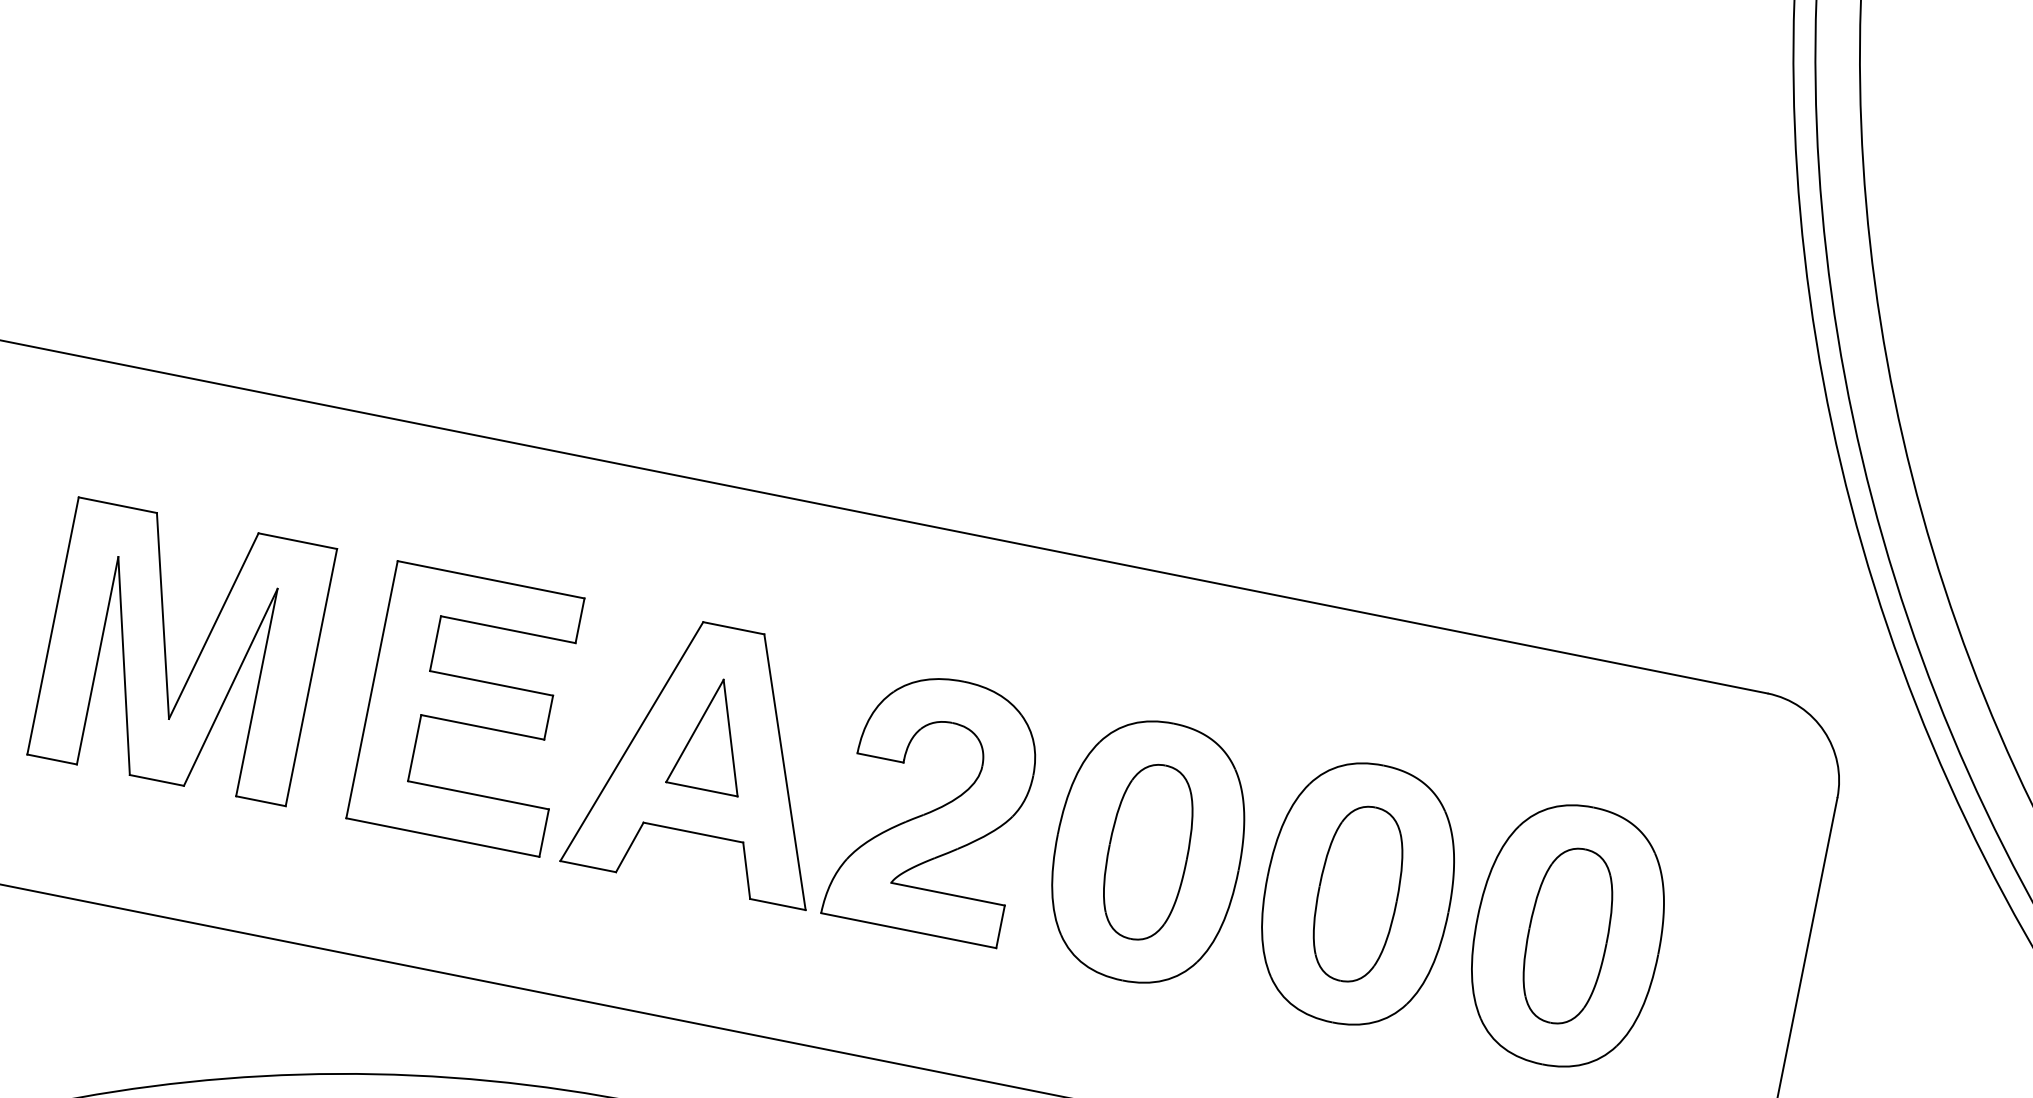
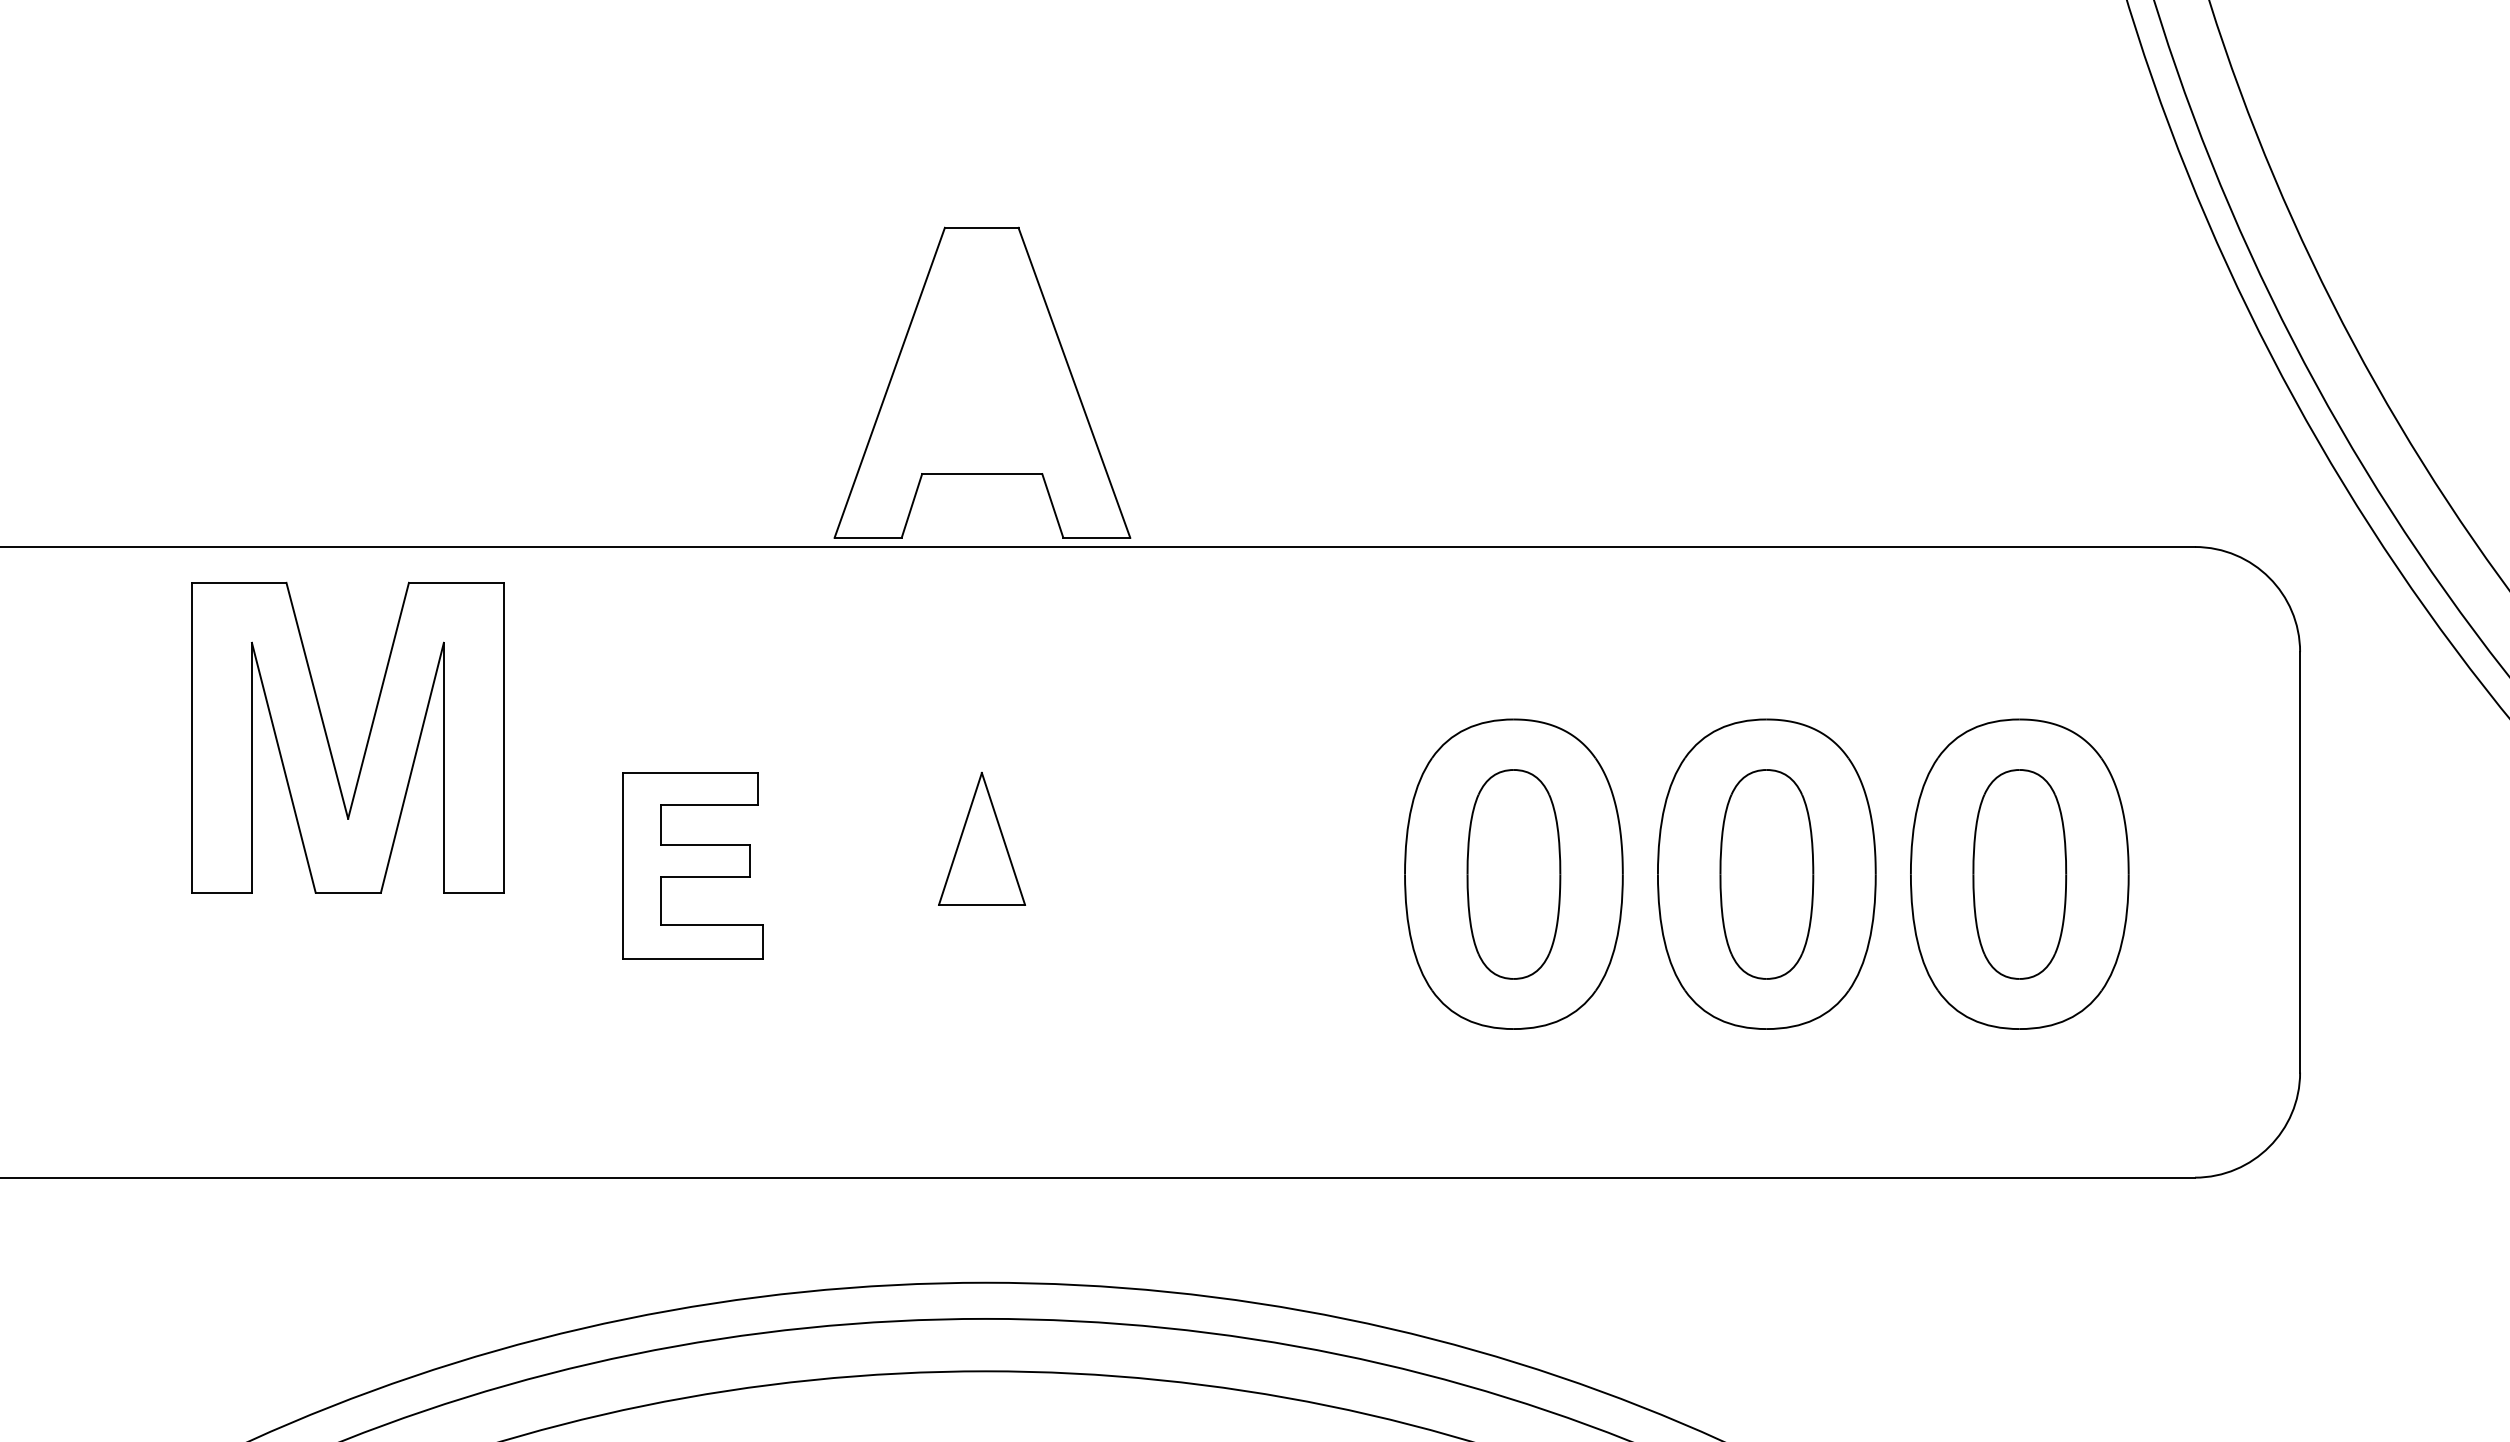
part: (166, 652) -> (329, 742), moved
part: (468, 708) -> (692, 865), size x0.6
part: (708, 756) -> (982, 382), moved
part: (934, 805) -> (1255, 869), removed

